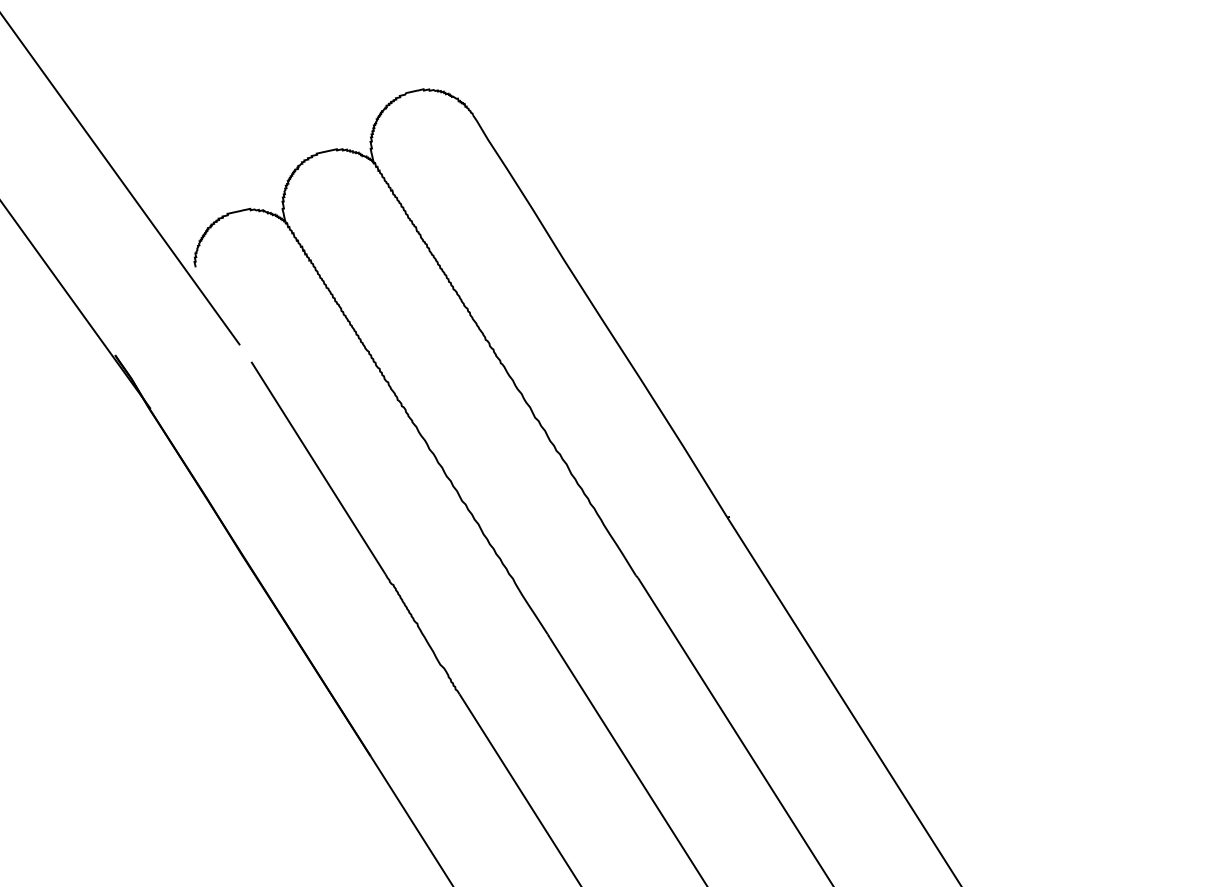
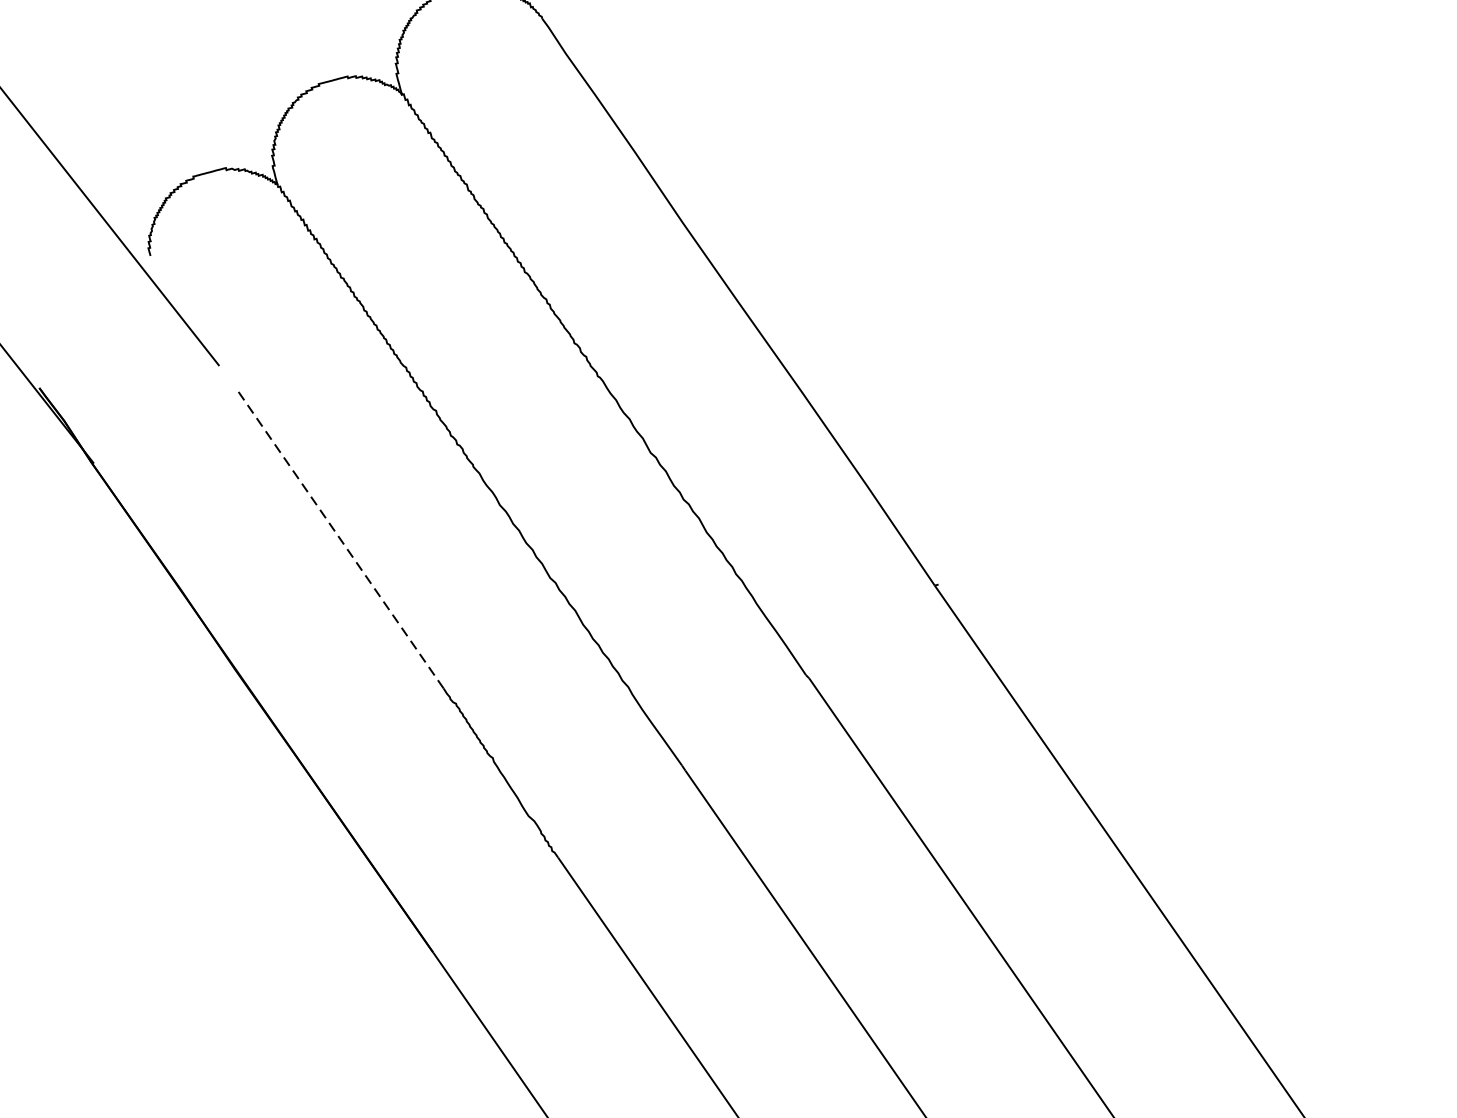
line: (318, 468) -> (340, 539), solid -> dashed

